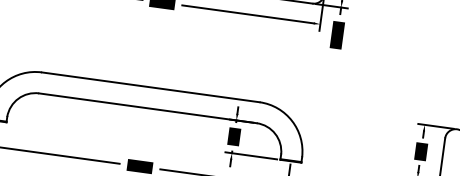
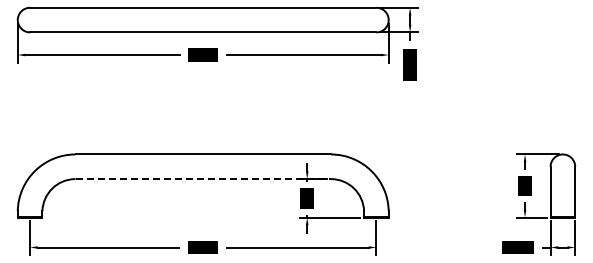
line: (148, 108) -> (203, 179), solid -> dashed

